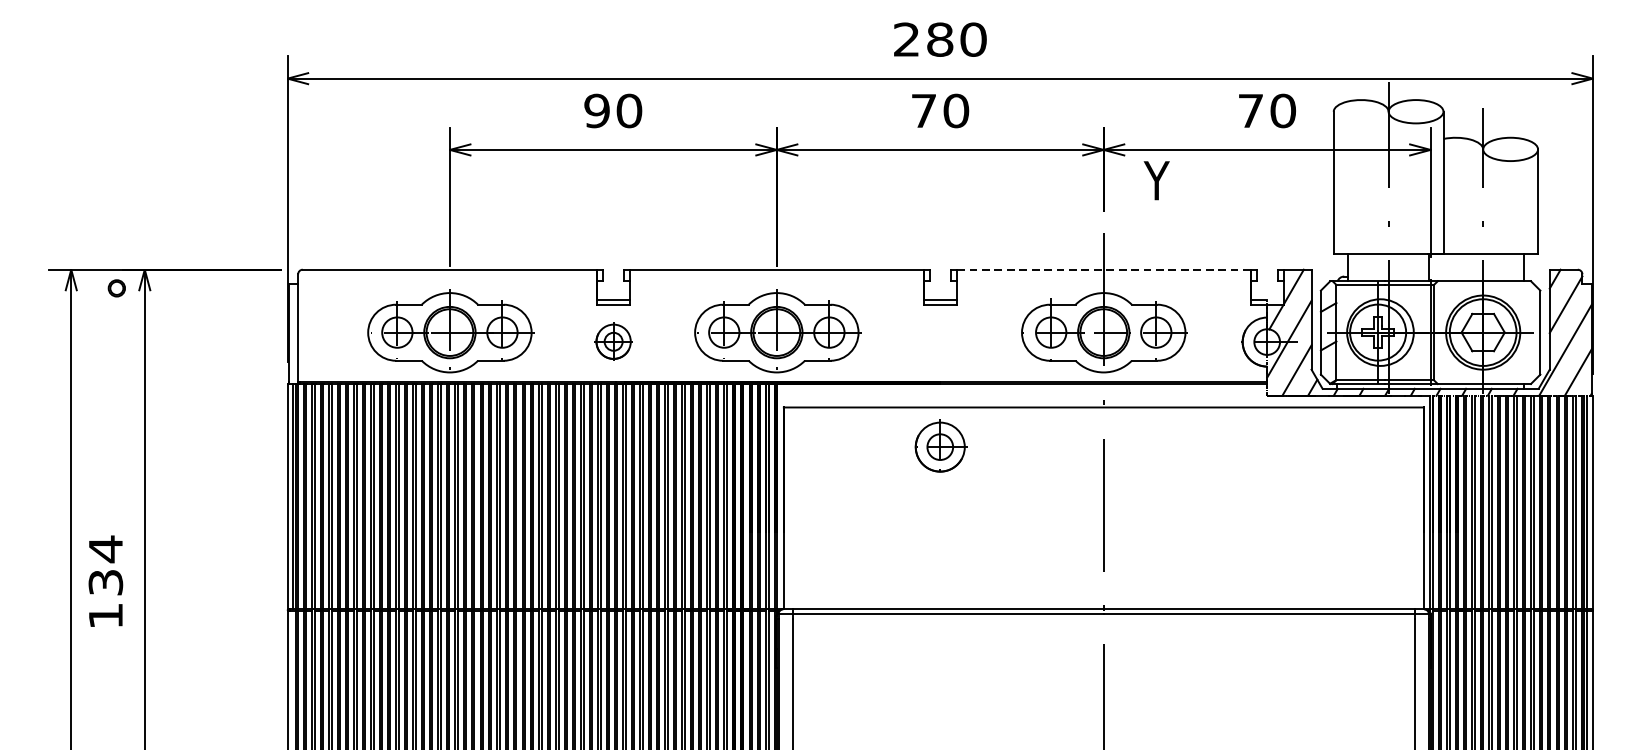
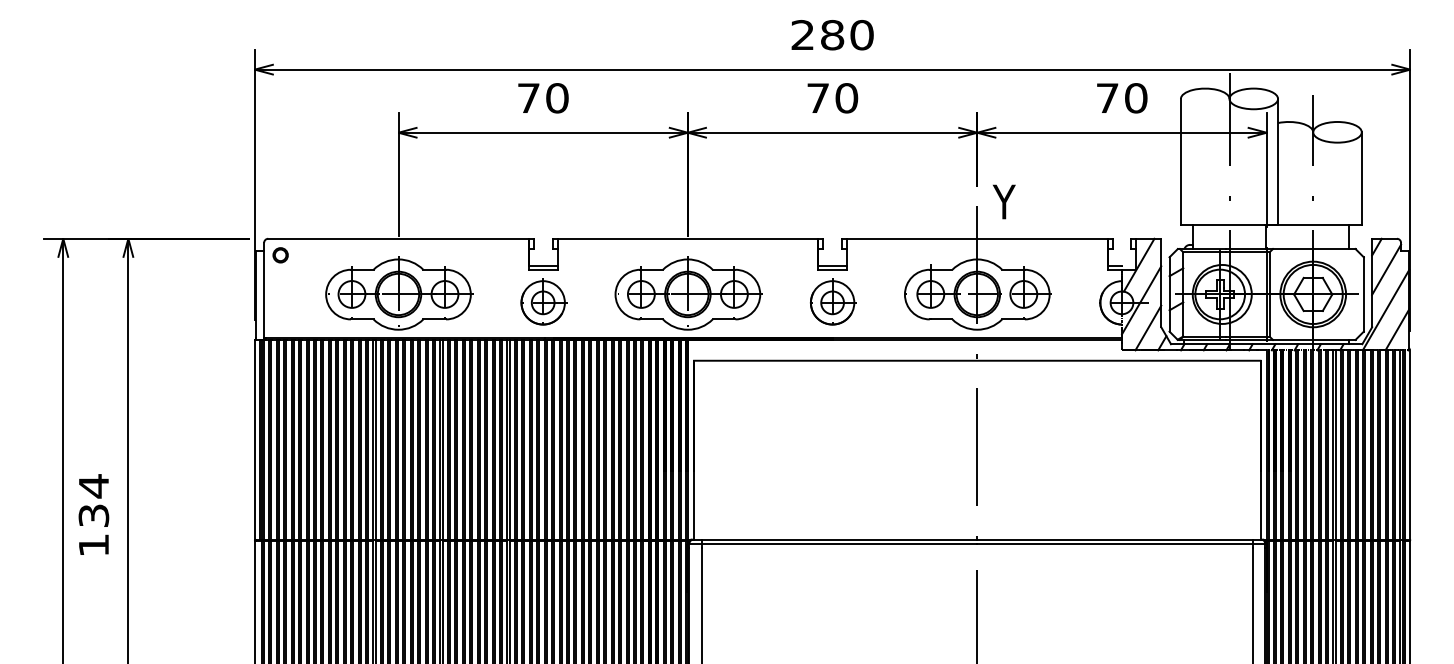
text: (596, 111) -> (528, 98), 90 -> 70
text: (1157, 180) -> (1004, 201), moved
line: (1102, 269) -> (976, 238), dashed -> solid
circle: (116, 288) -> (280, 255), moved
part: (613, 340) -> (543, 301), size x1.43
part: (941, 445) -> (833, 301), moved

